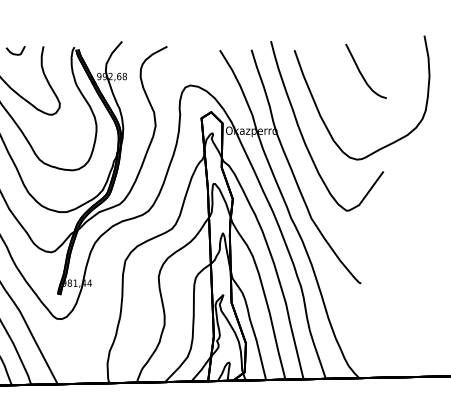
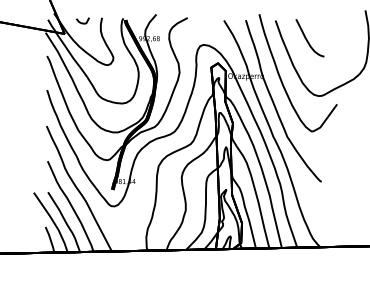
curve: (362, 73) -> (307, 39), moved

